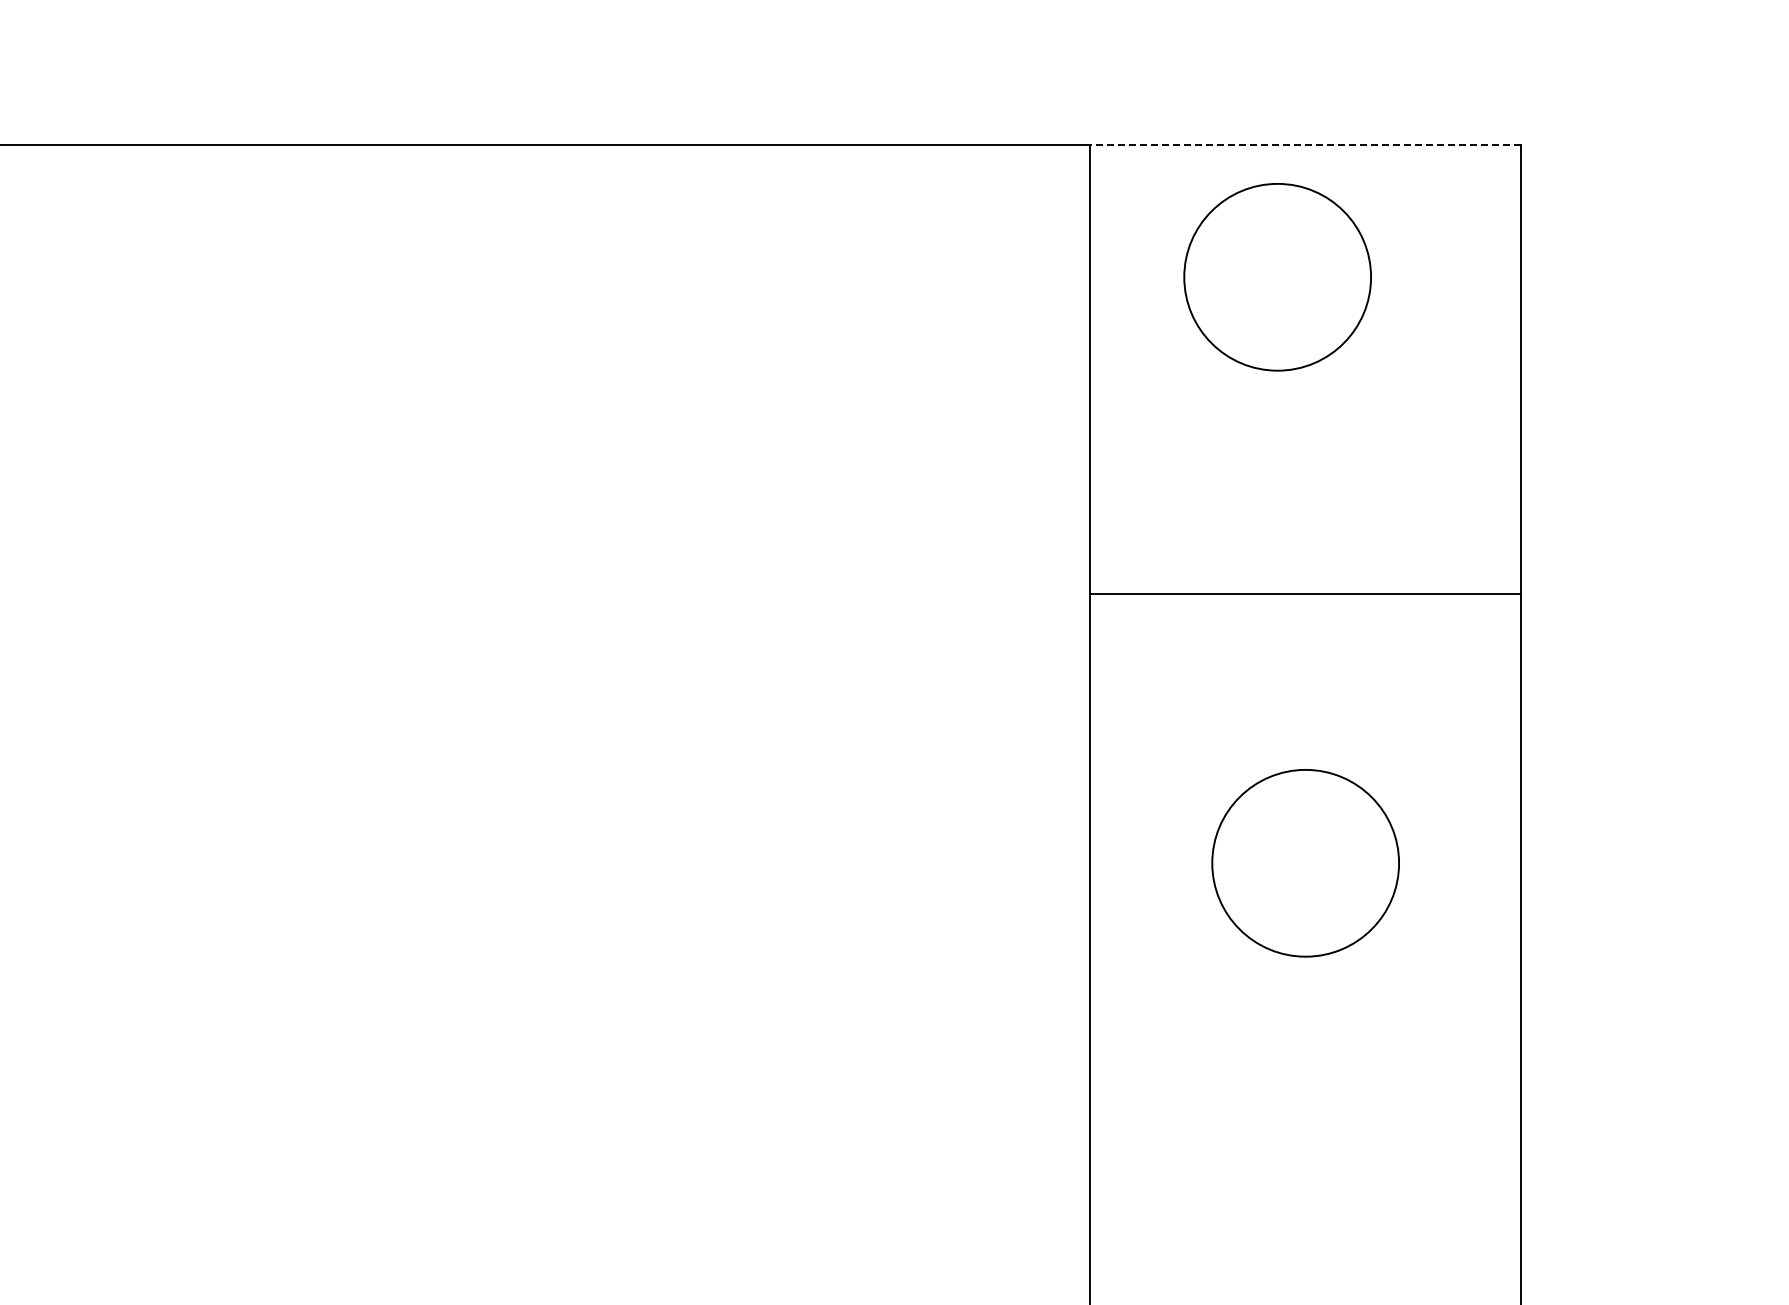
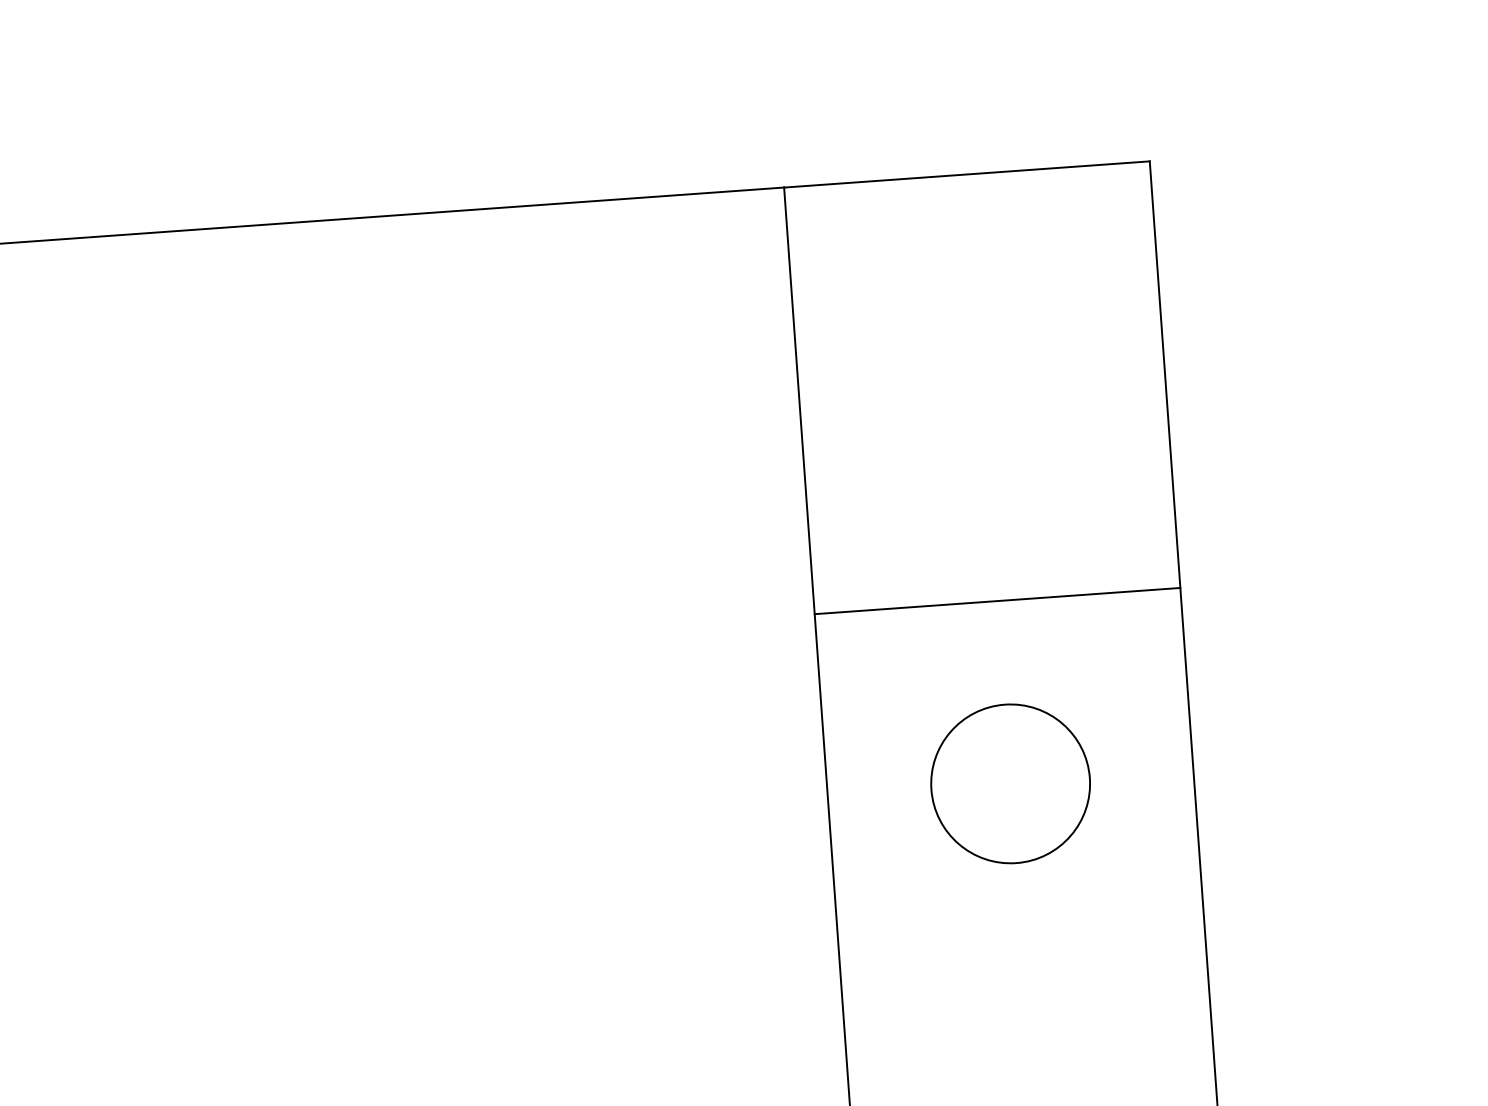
line: (1305, 144) -> (966, 174), dashed -> solid
circle: (1277, 277) -> (951, 288), removed
line: (1305, 593) -> (997, 600), moved

